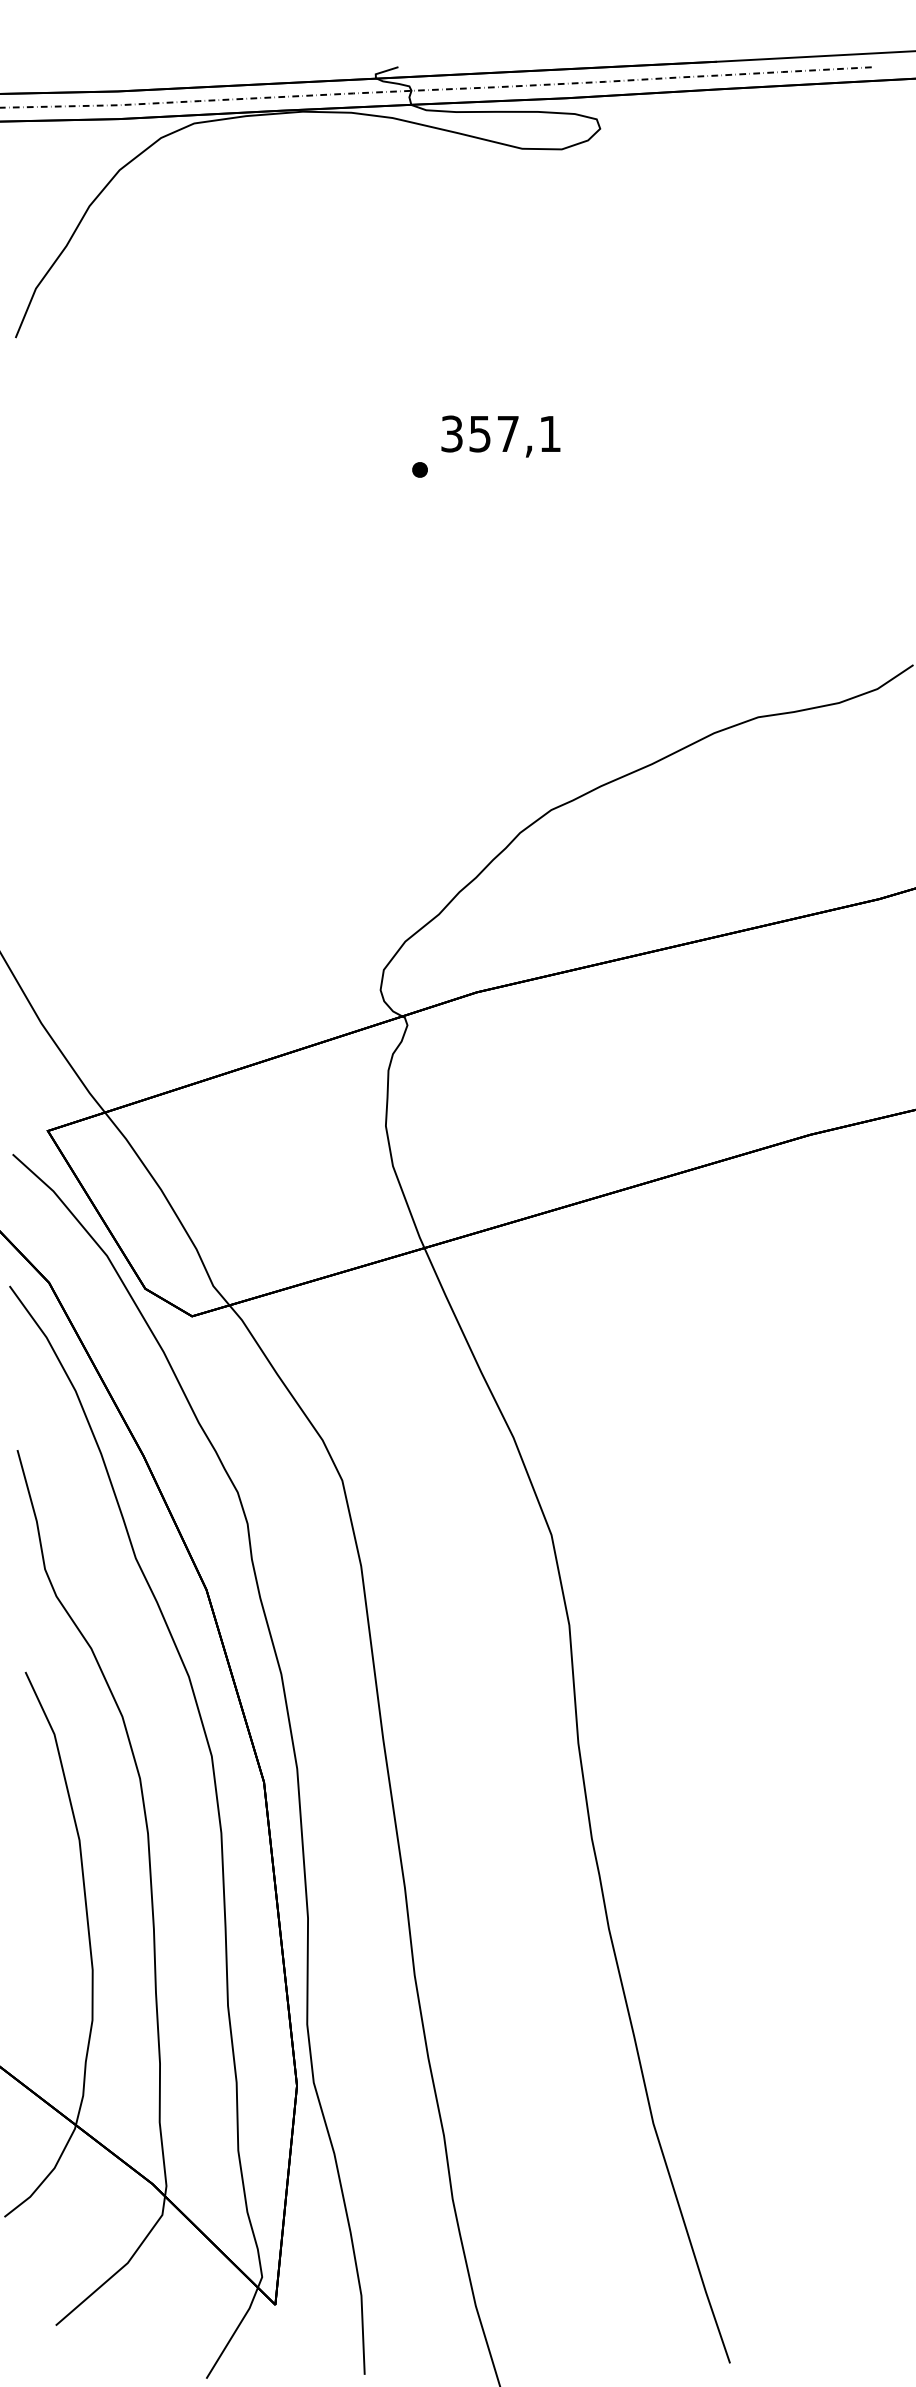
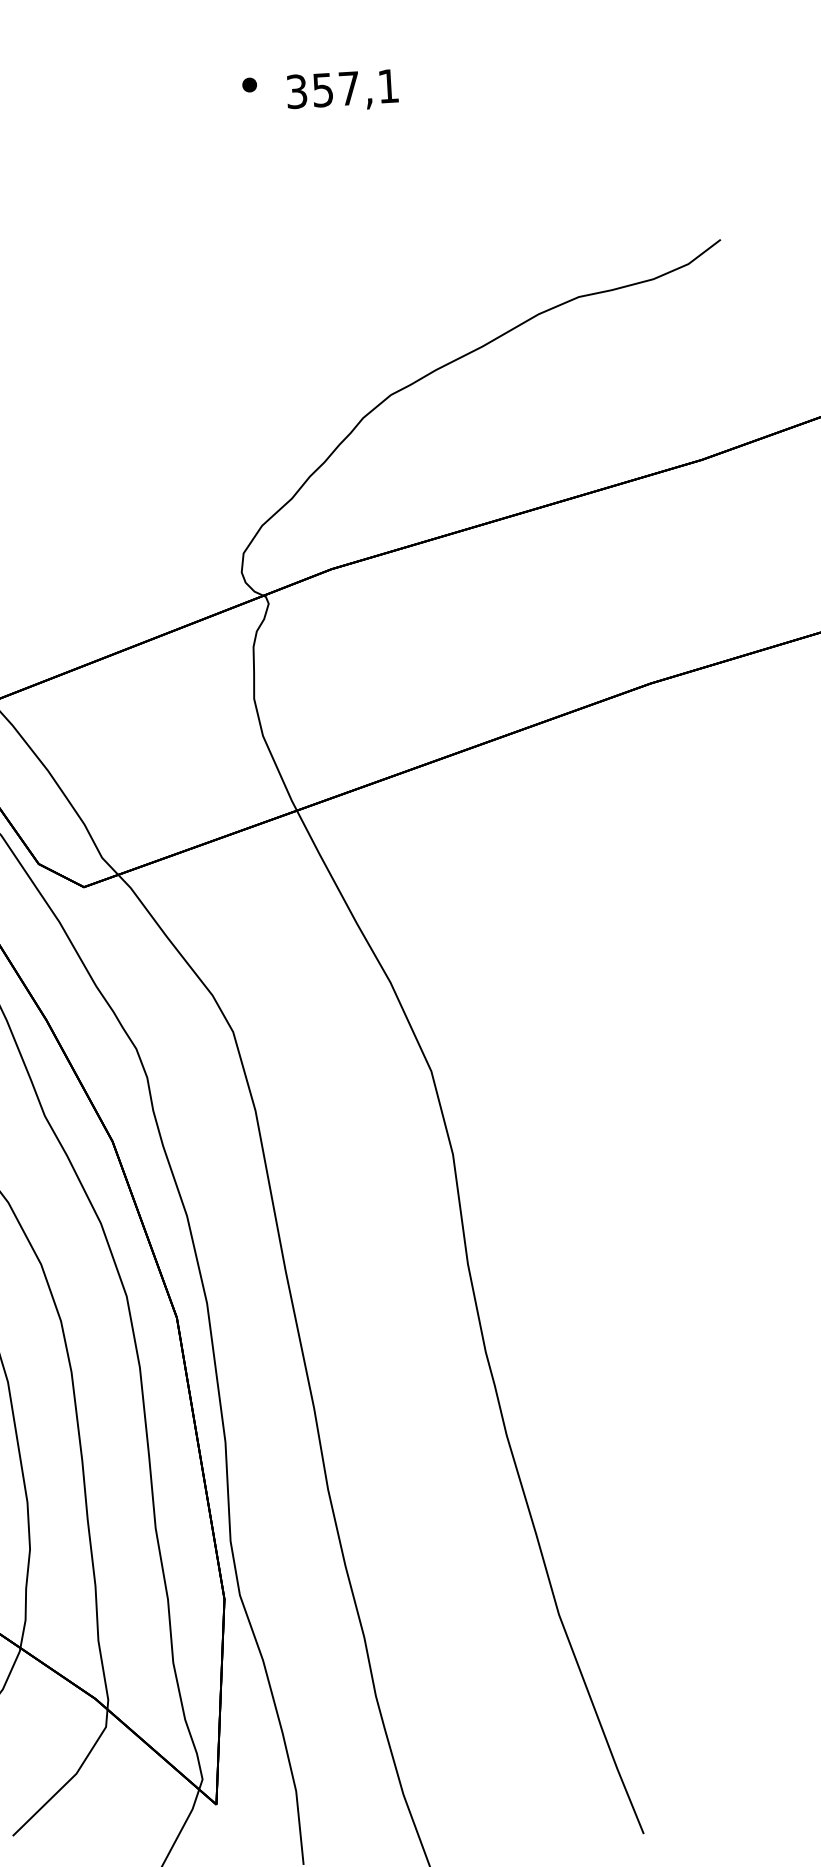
text: (500, 436) -> (342, 91), moved

